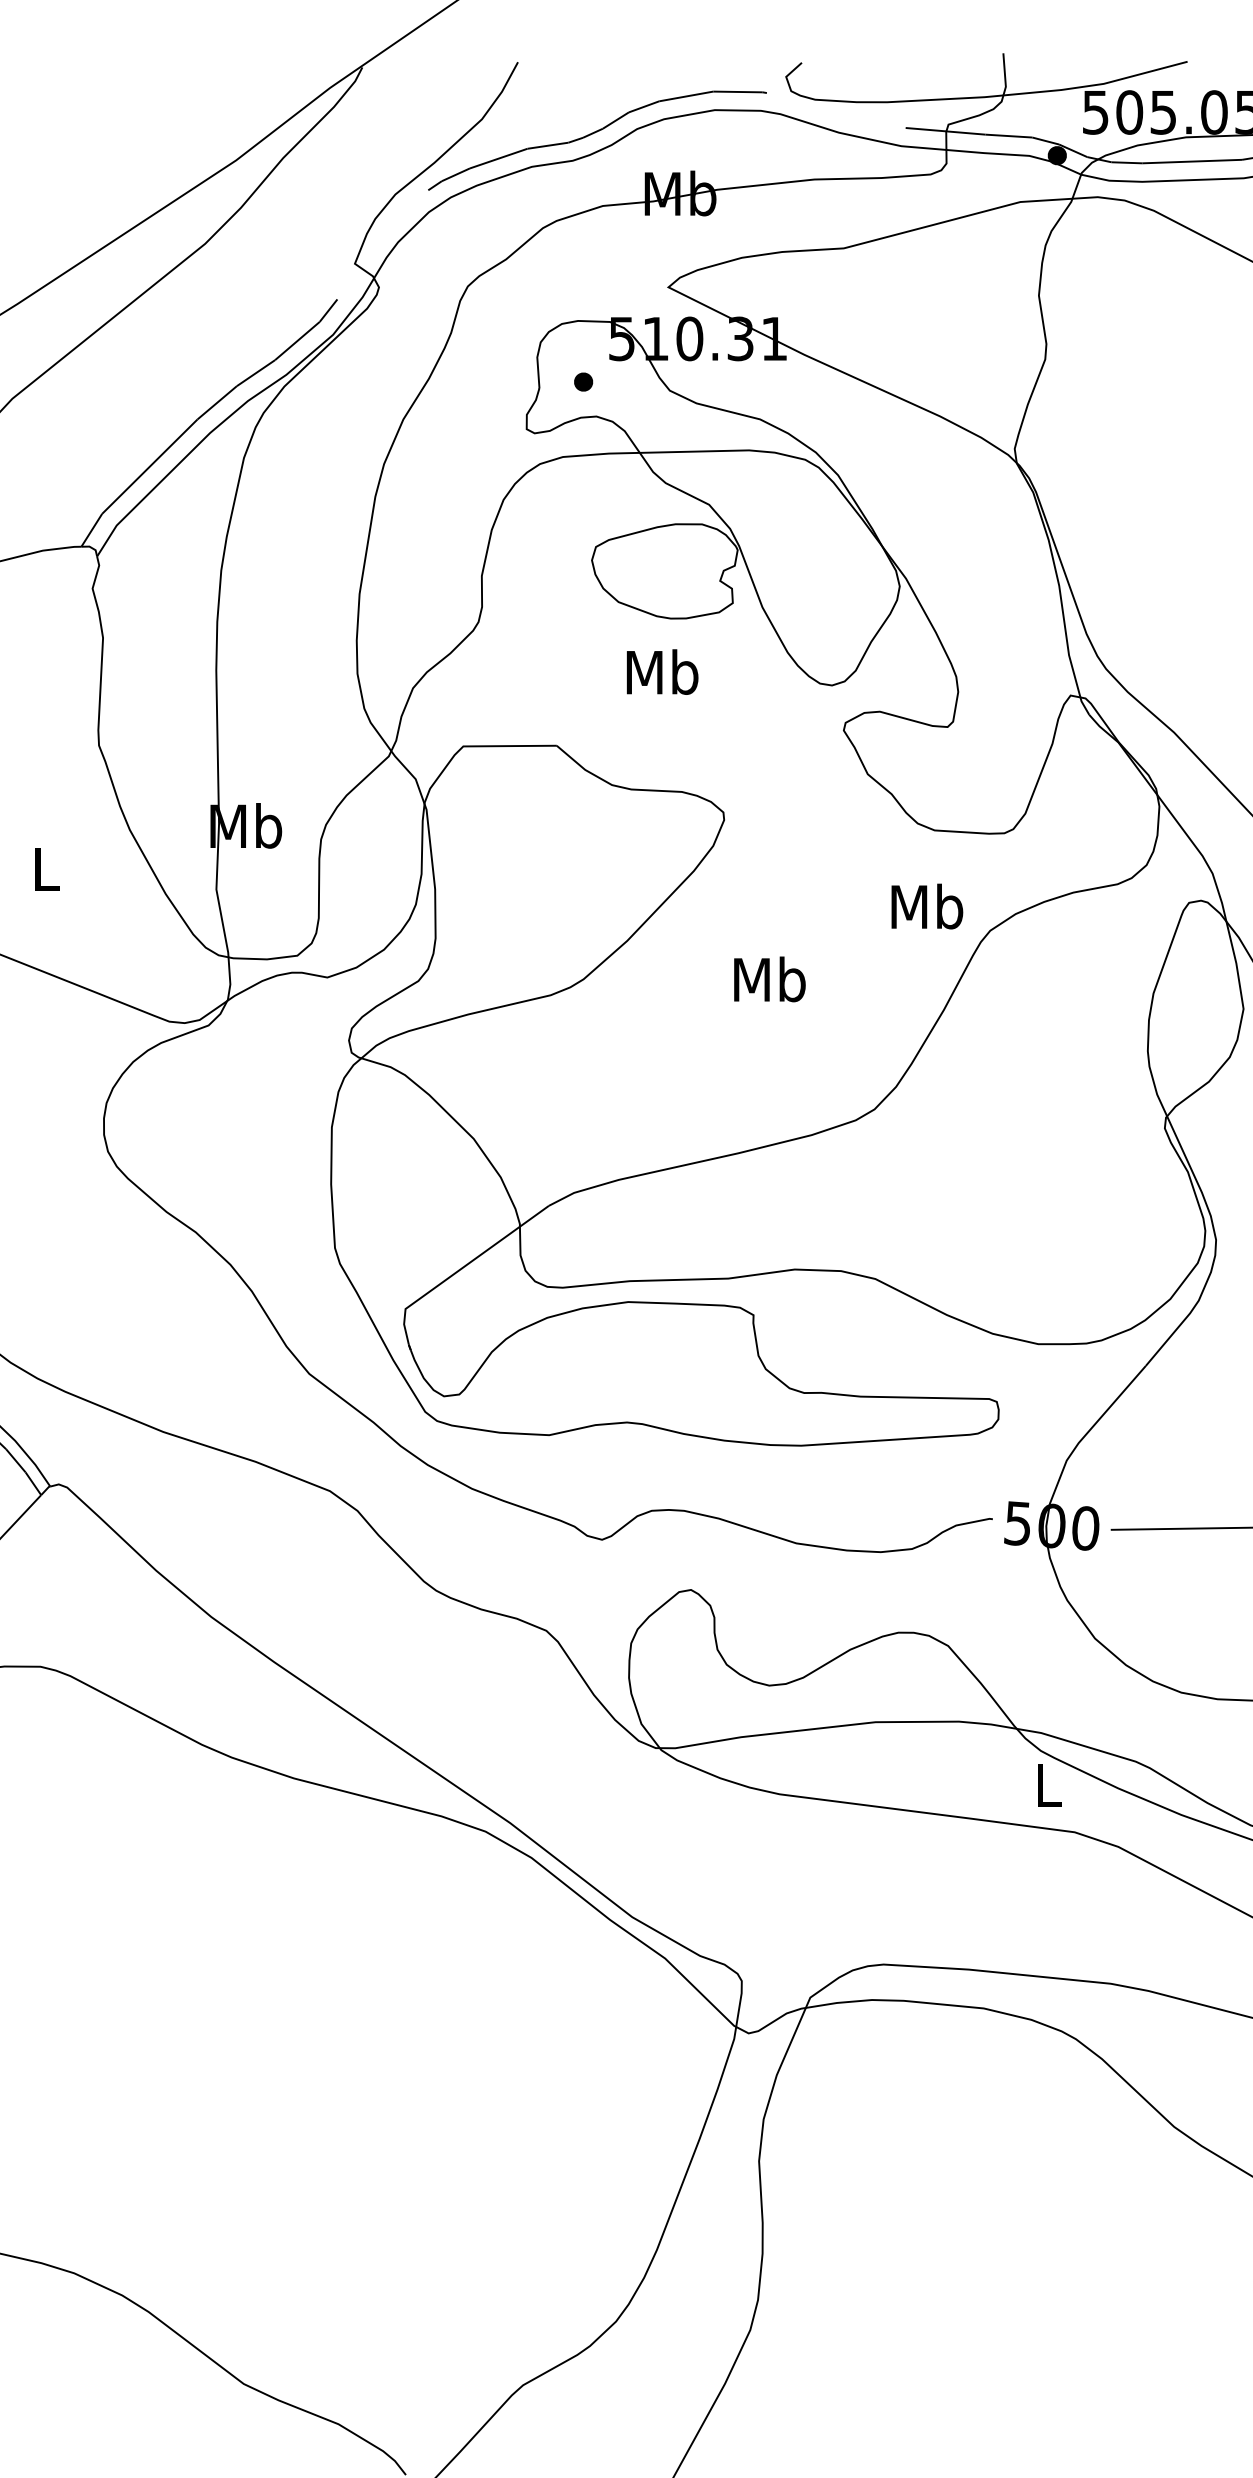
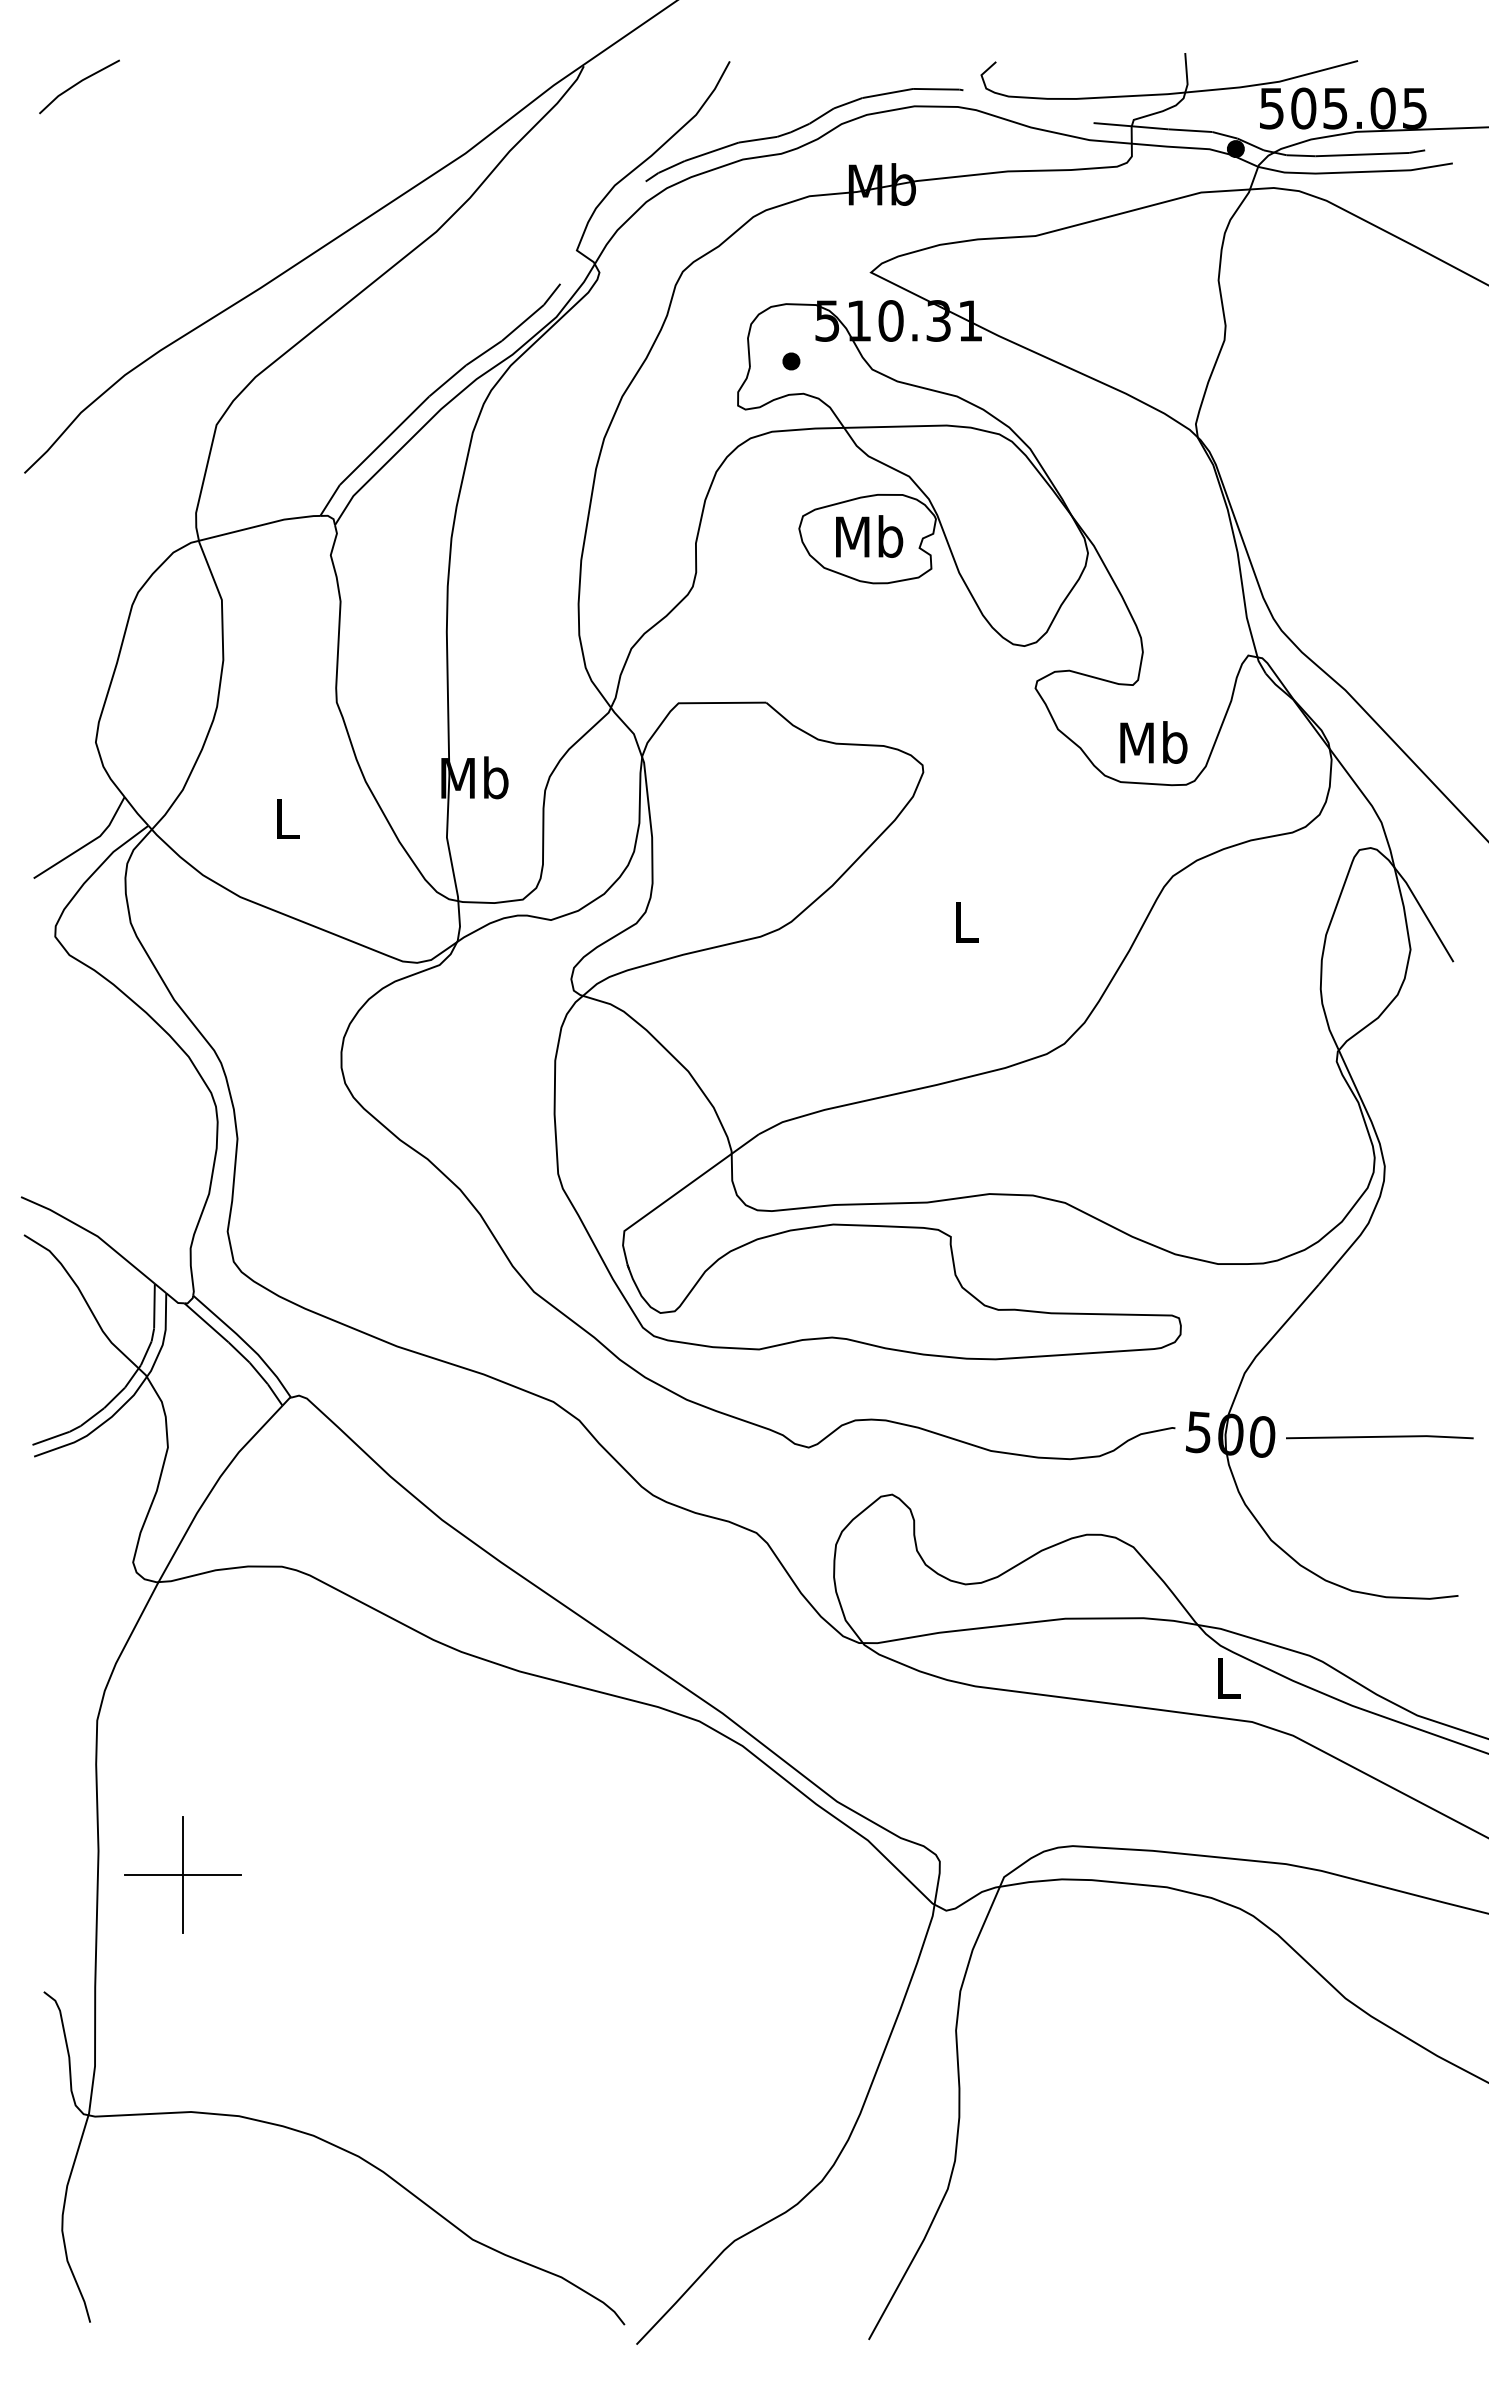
text: (662, 672) -> (869, 536), moved
text: (926, 906) -> (1153, 742), moved
text: (769, 979) -> (965, 921), Mb -> L

